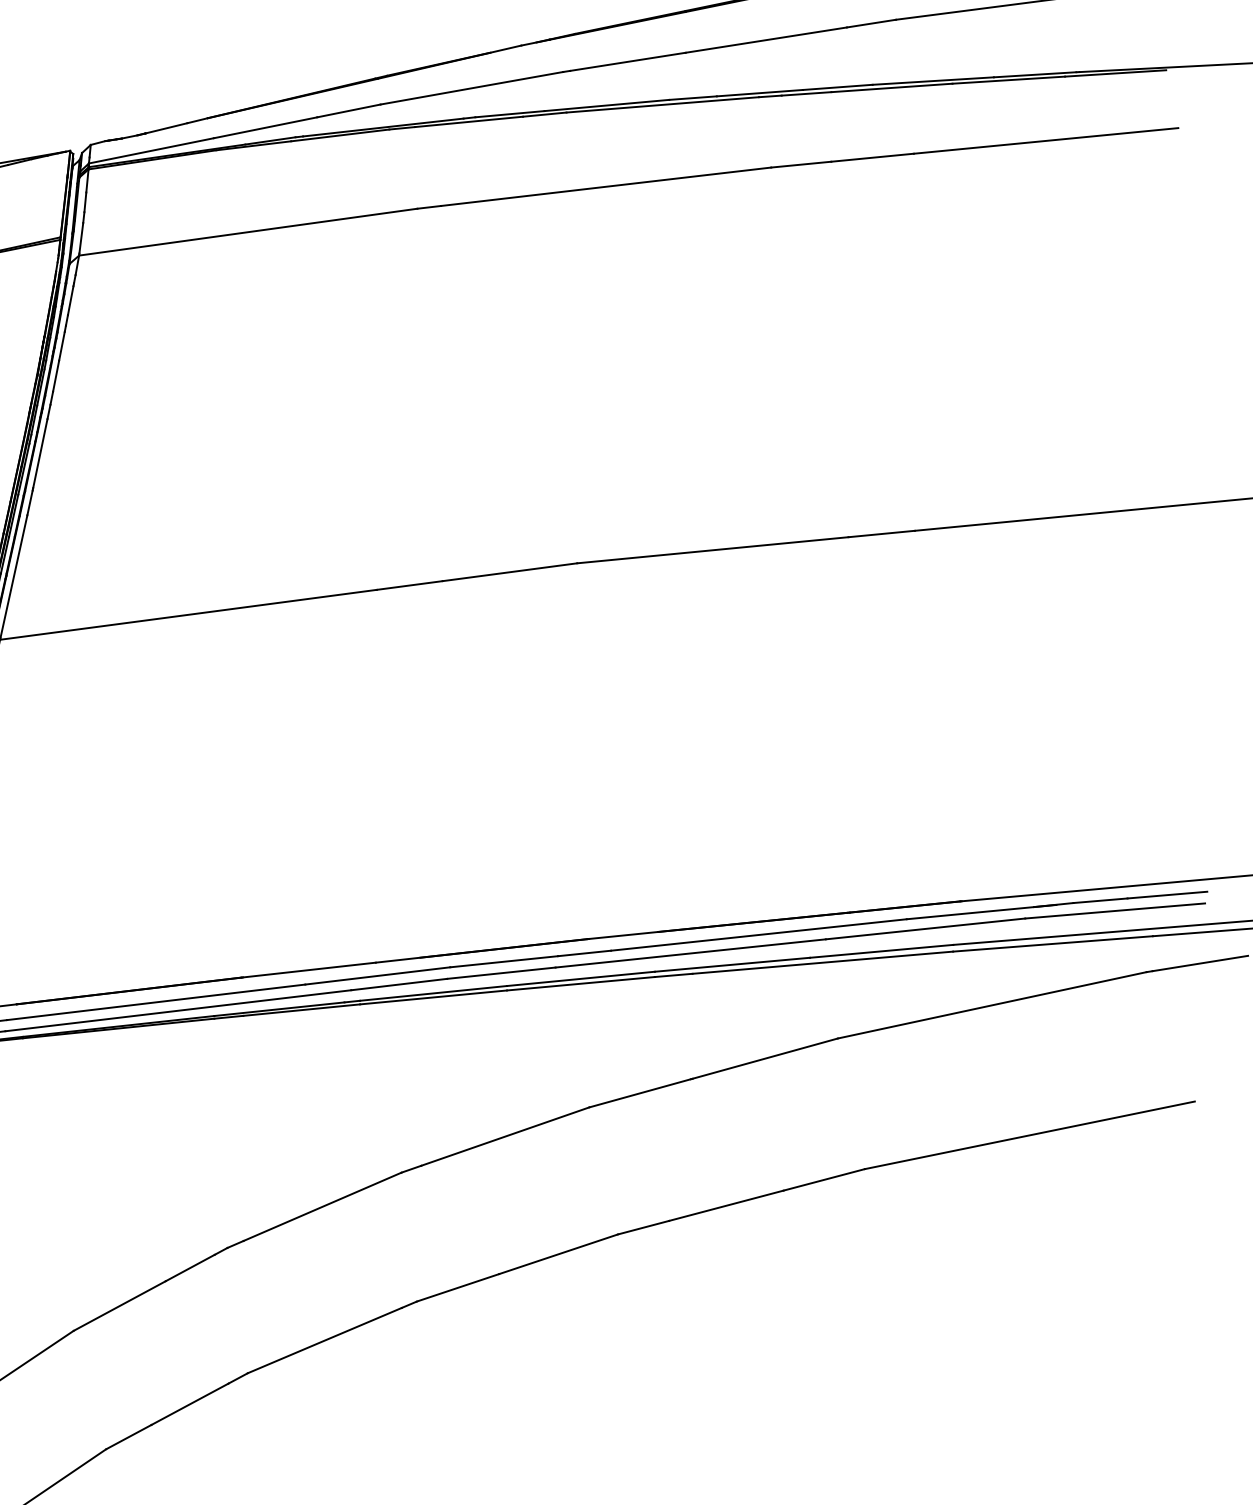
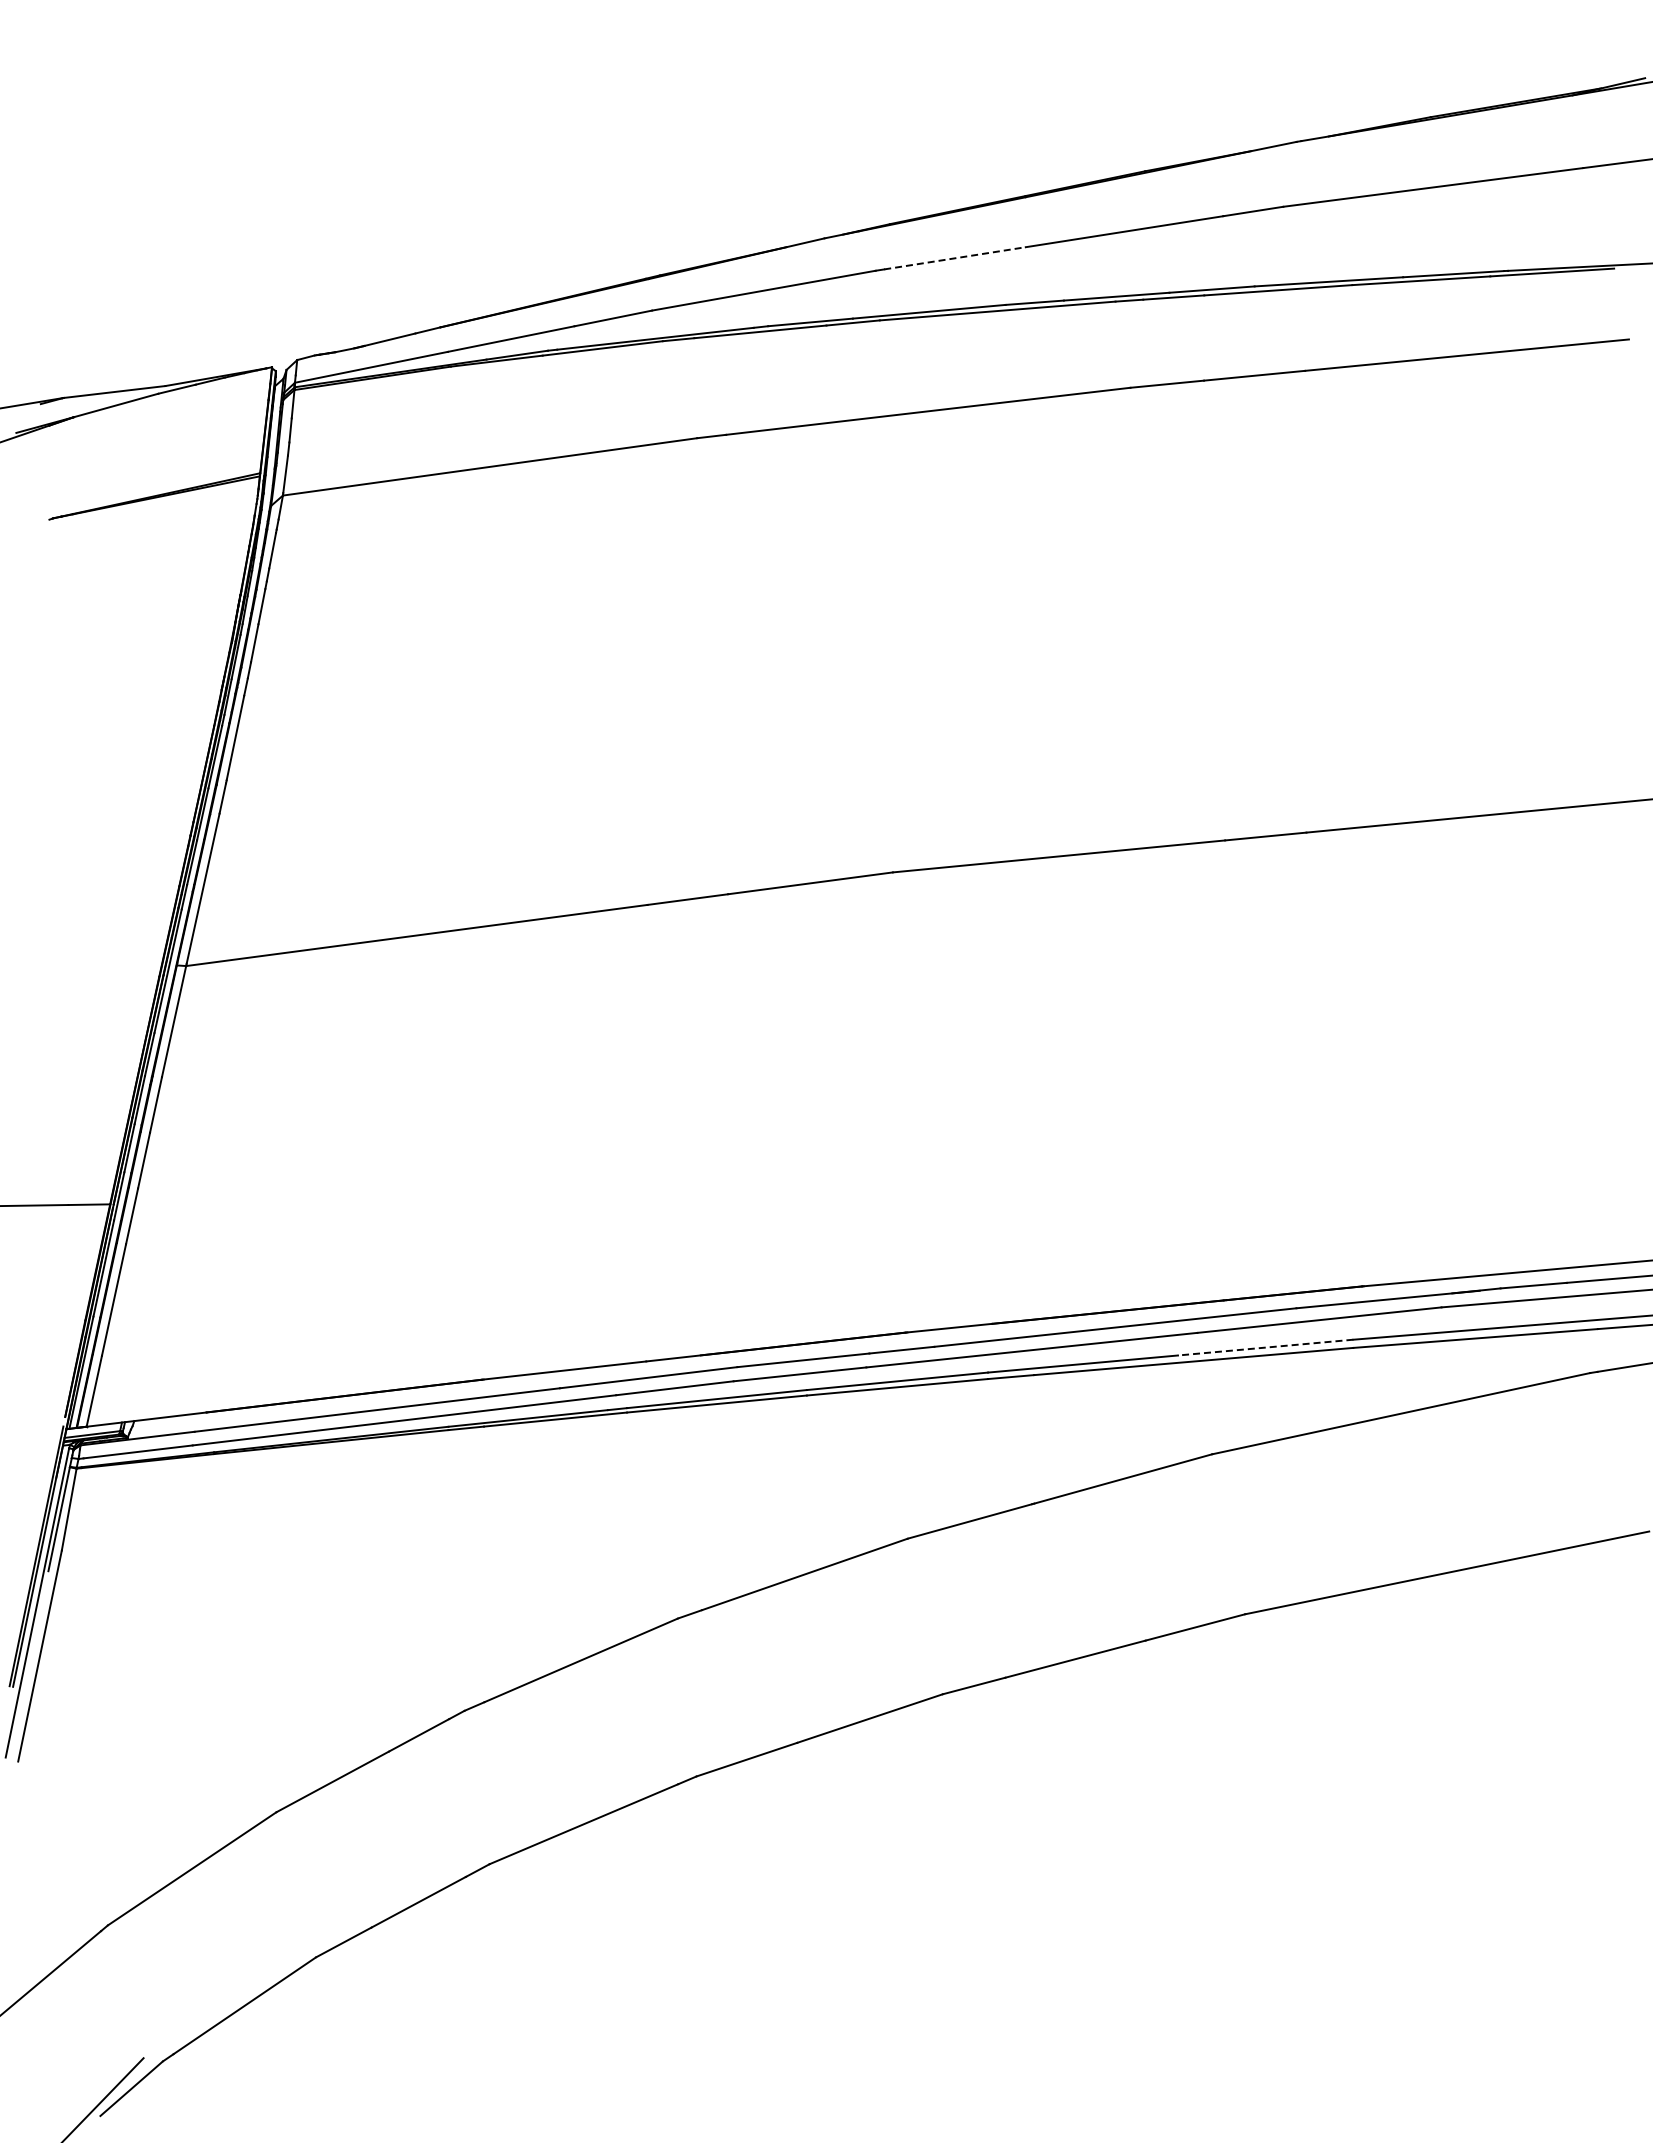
line: (628, 61) -> (955, 258), solid -> dashed
line: (881, 951) -> (1265, 1347), solid -> dashed

